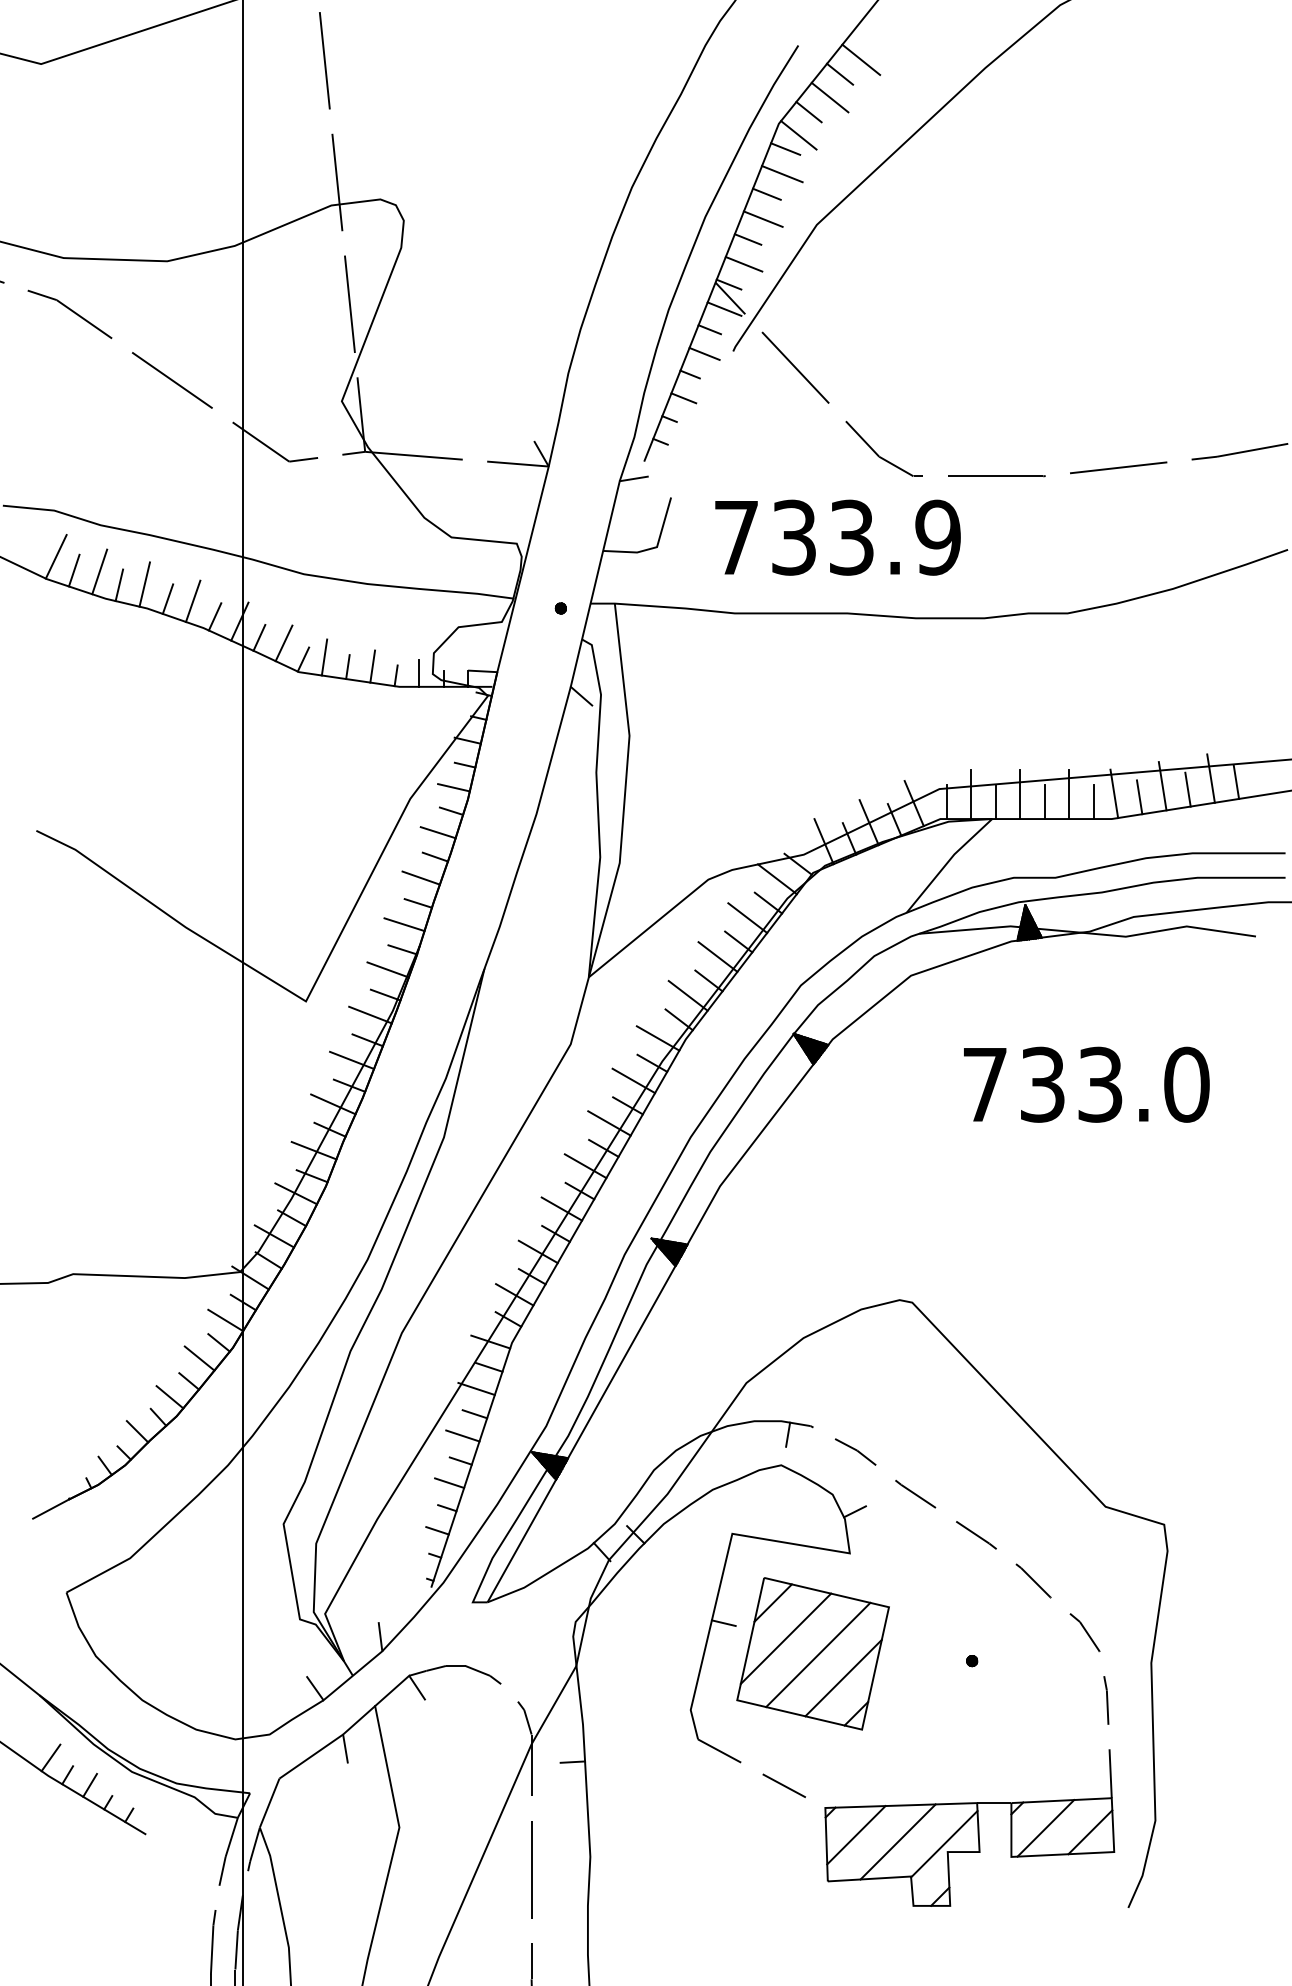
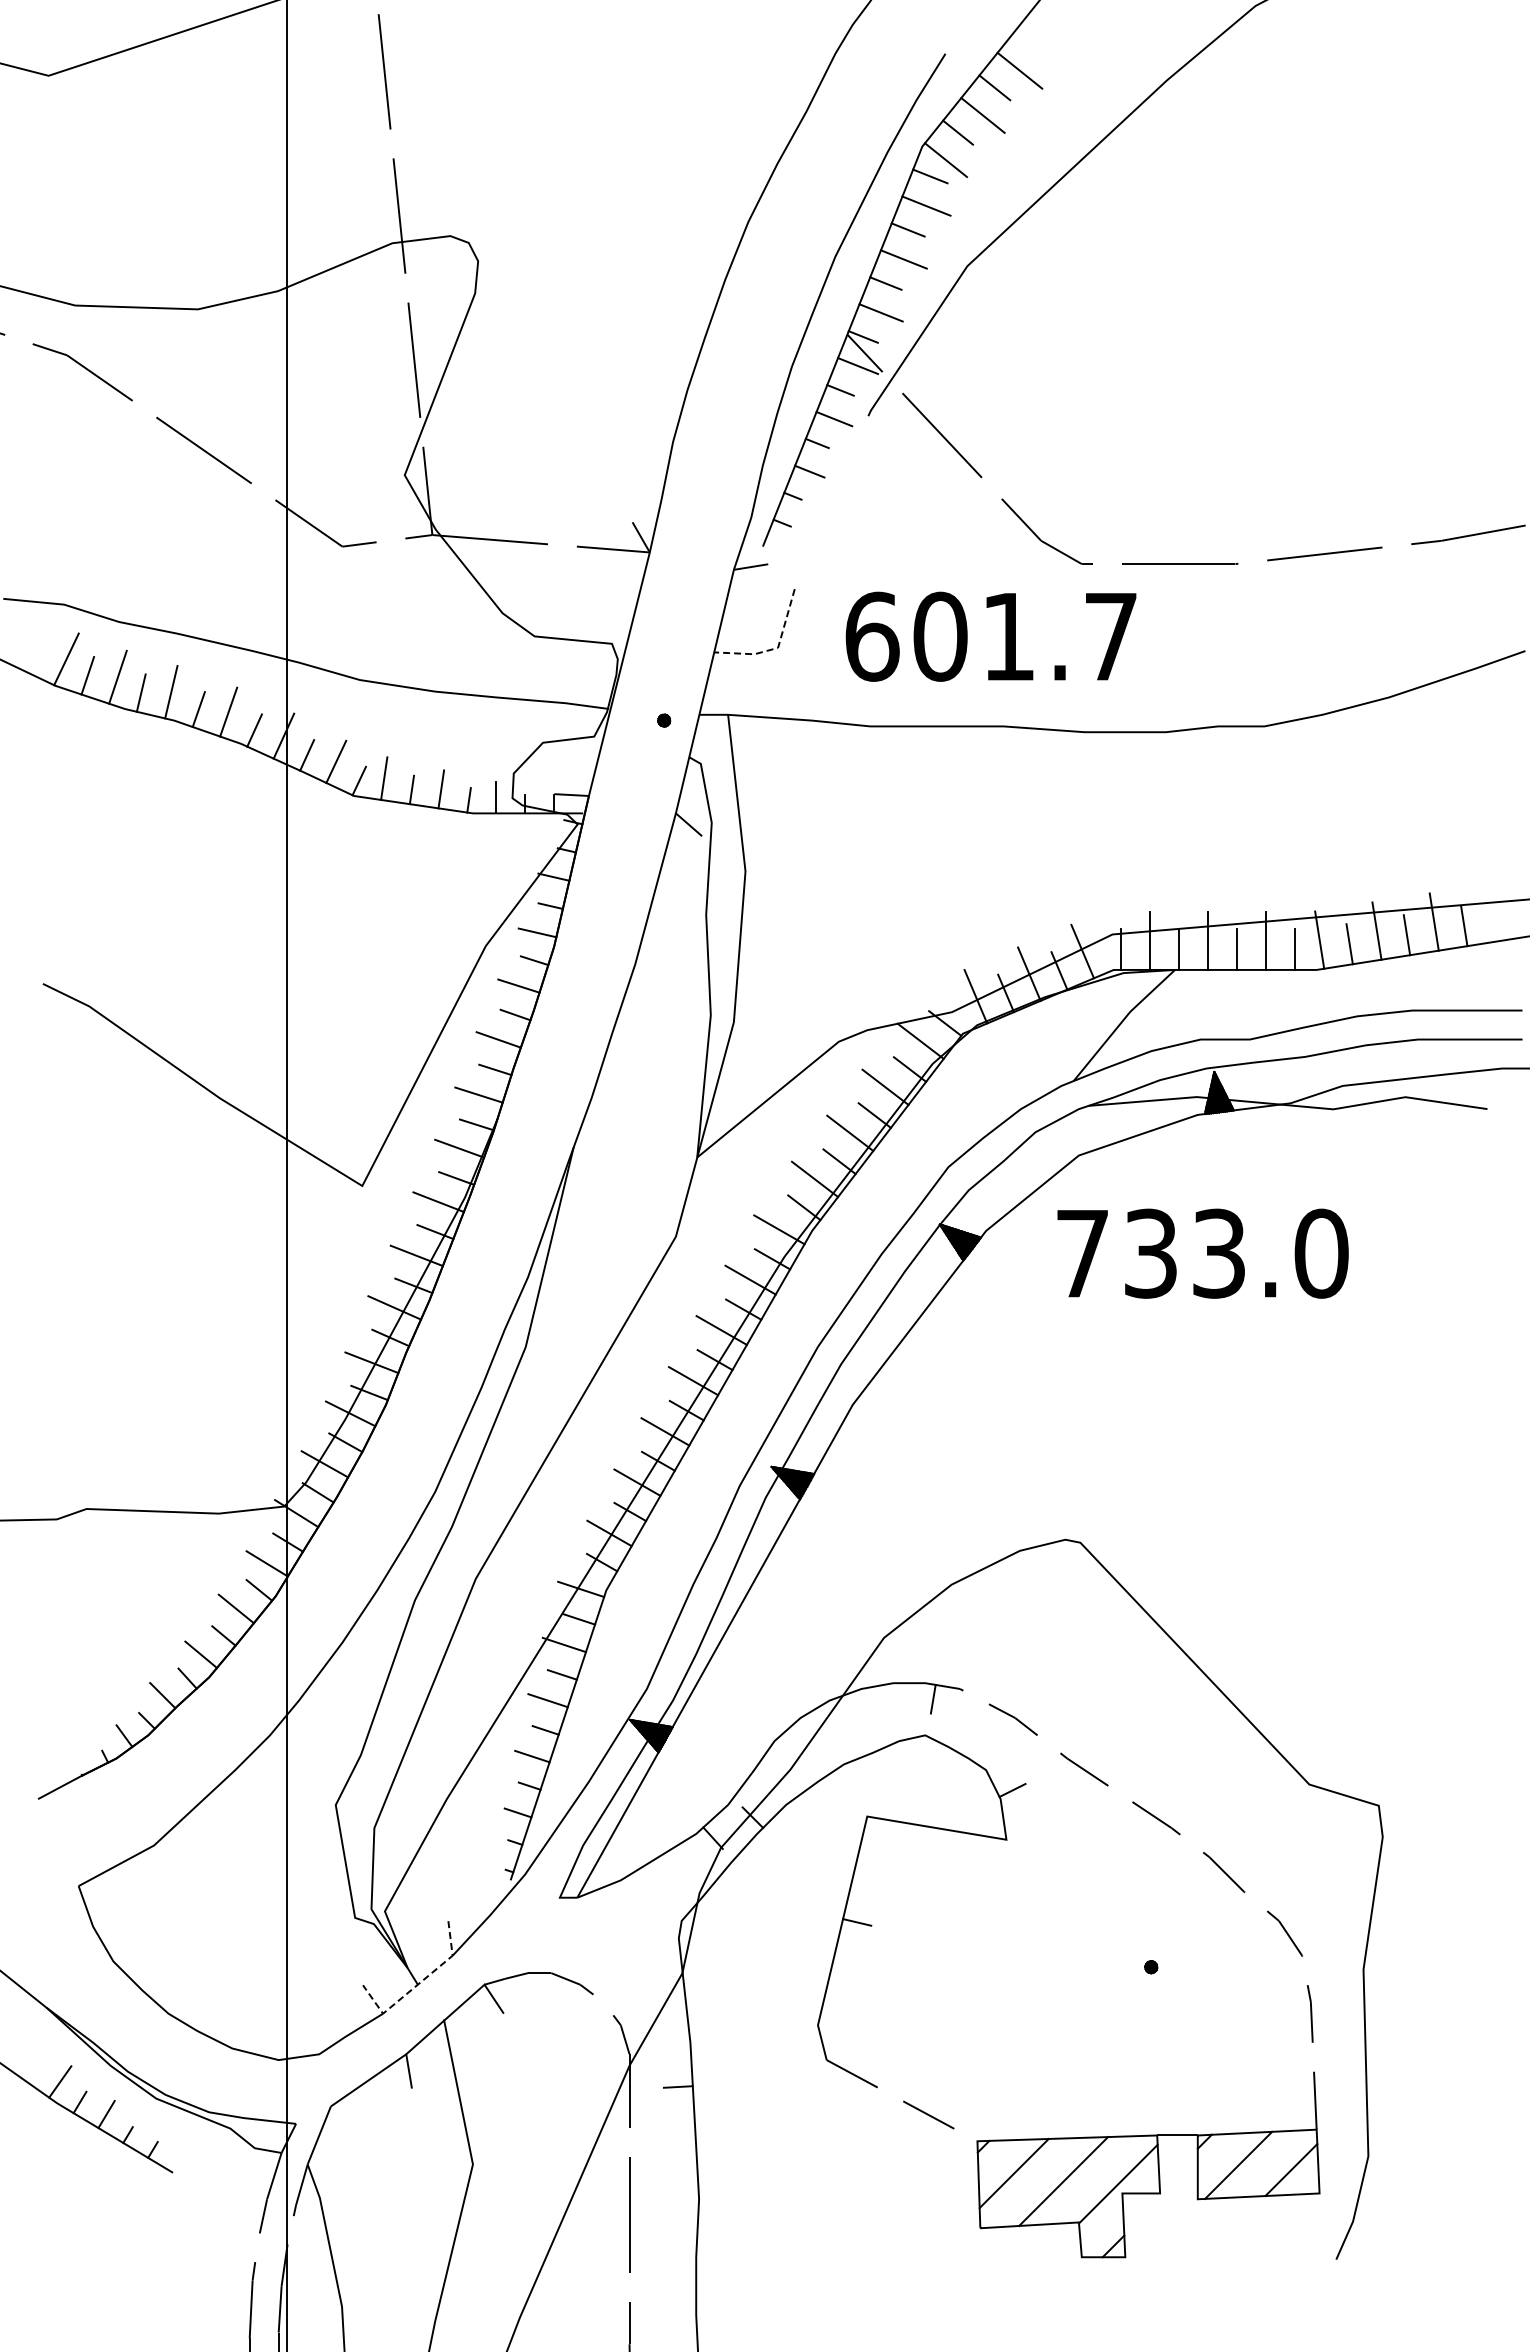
text: (837, 537) -> (991, 636), 733.9 -> 601.7
line: (655, 547) -> (776, 648), solid -> dashed
text: (1086, 1084) -> (1202, 1253), moved
part: (812, 1653) -> (962, 1958), removed
line: (352, 1676) -> (417, 1985), solid -> dashed

